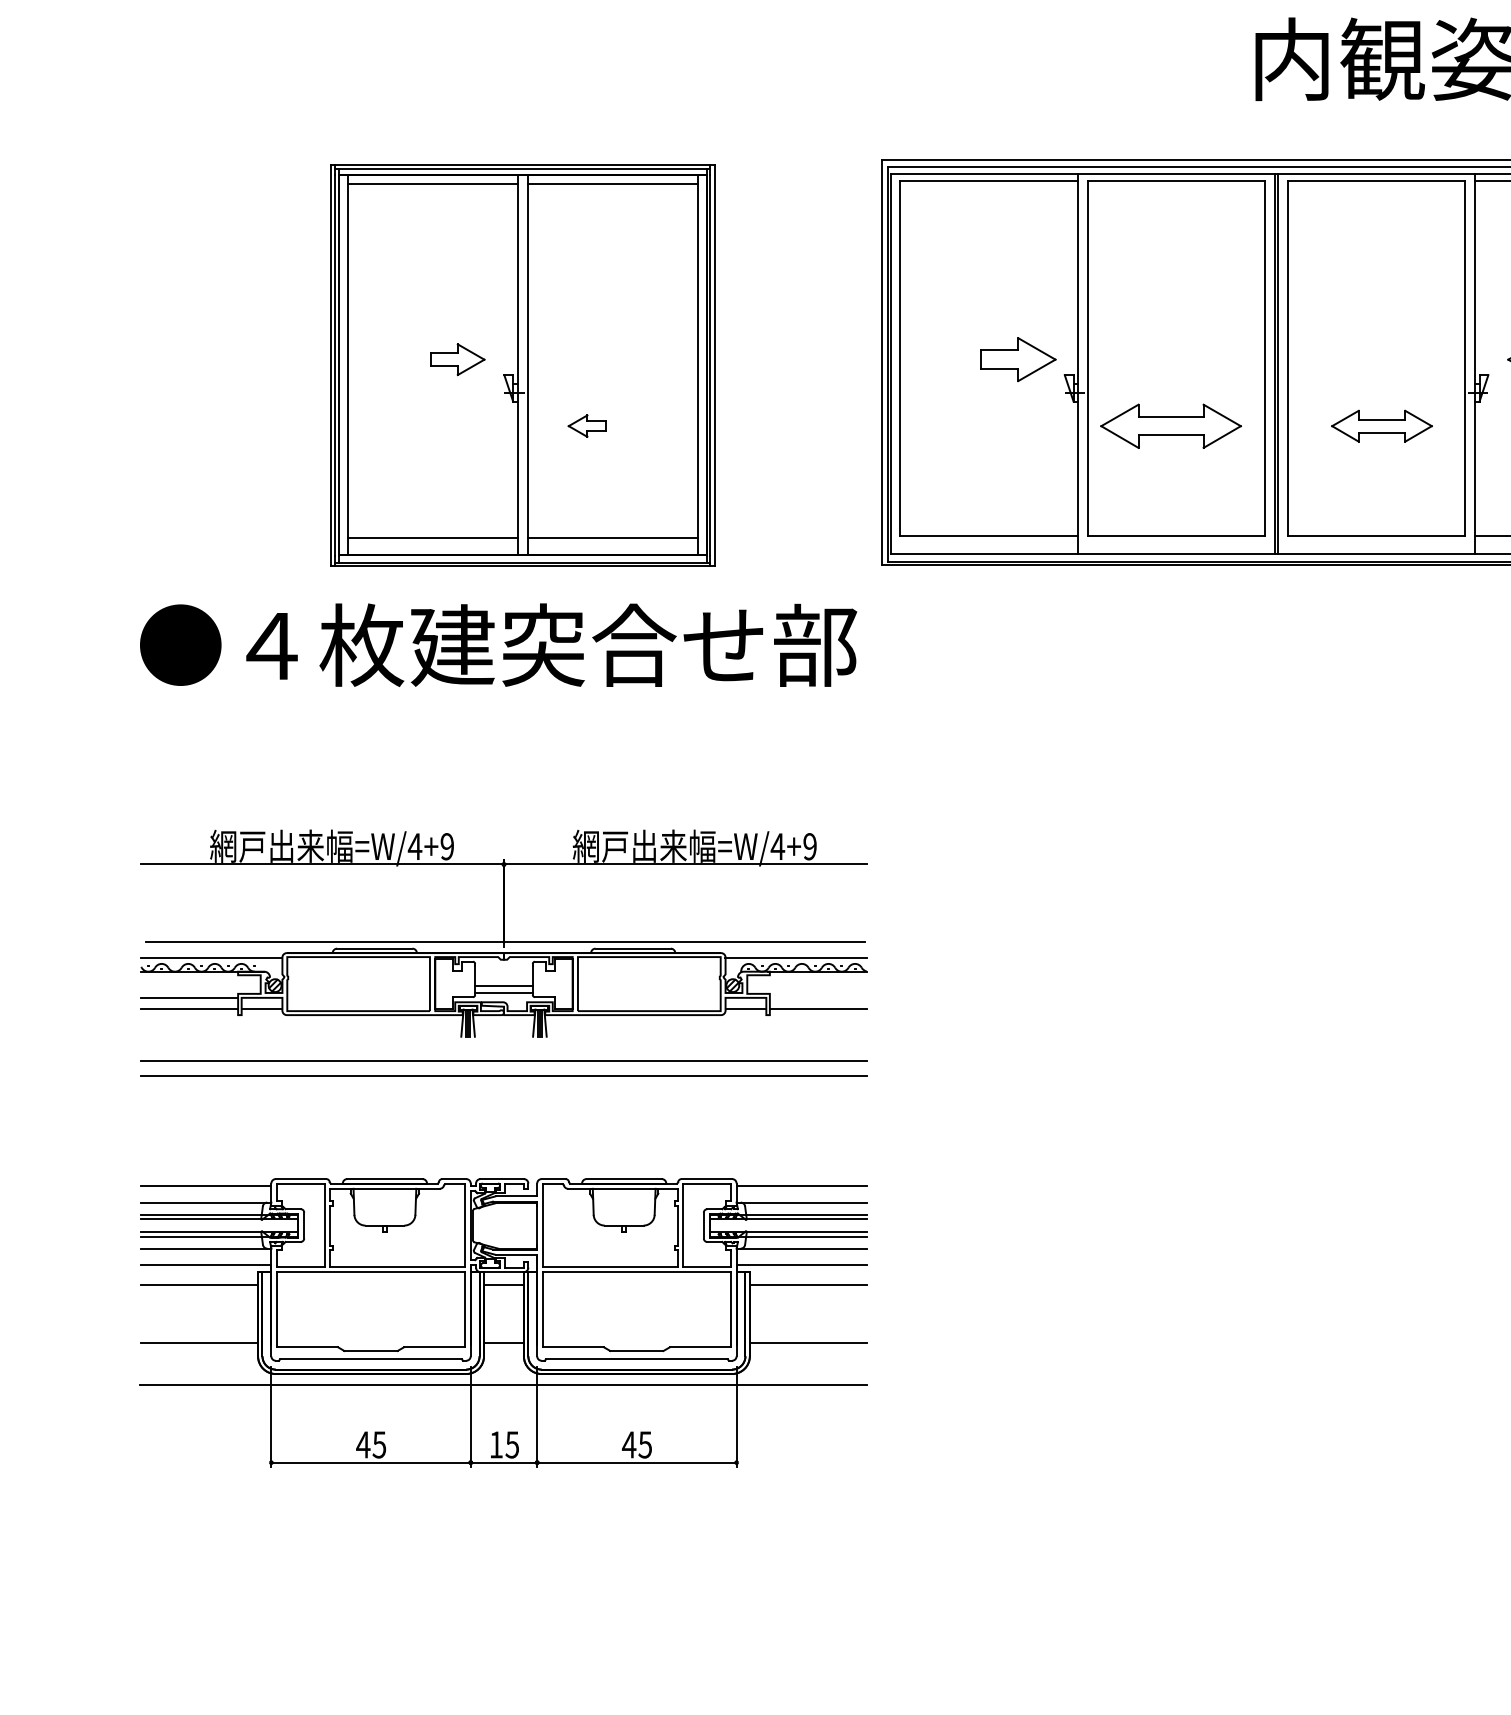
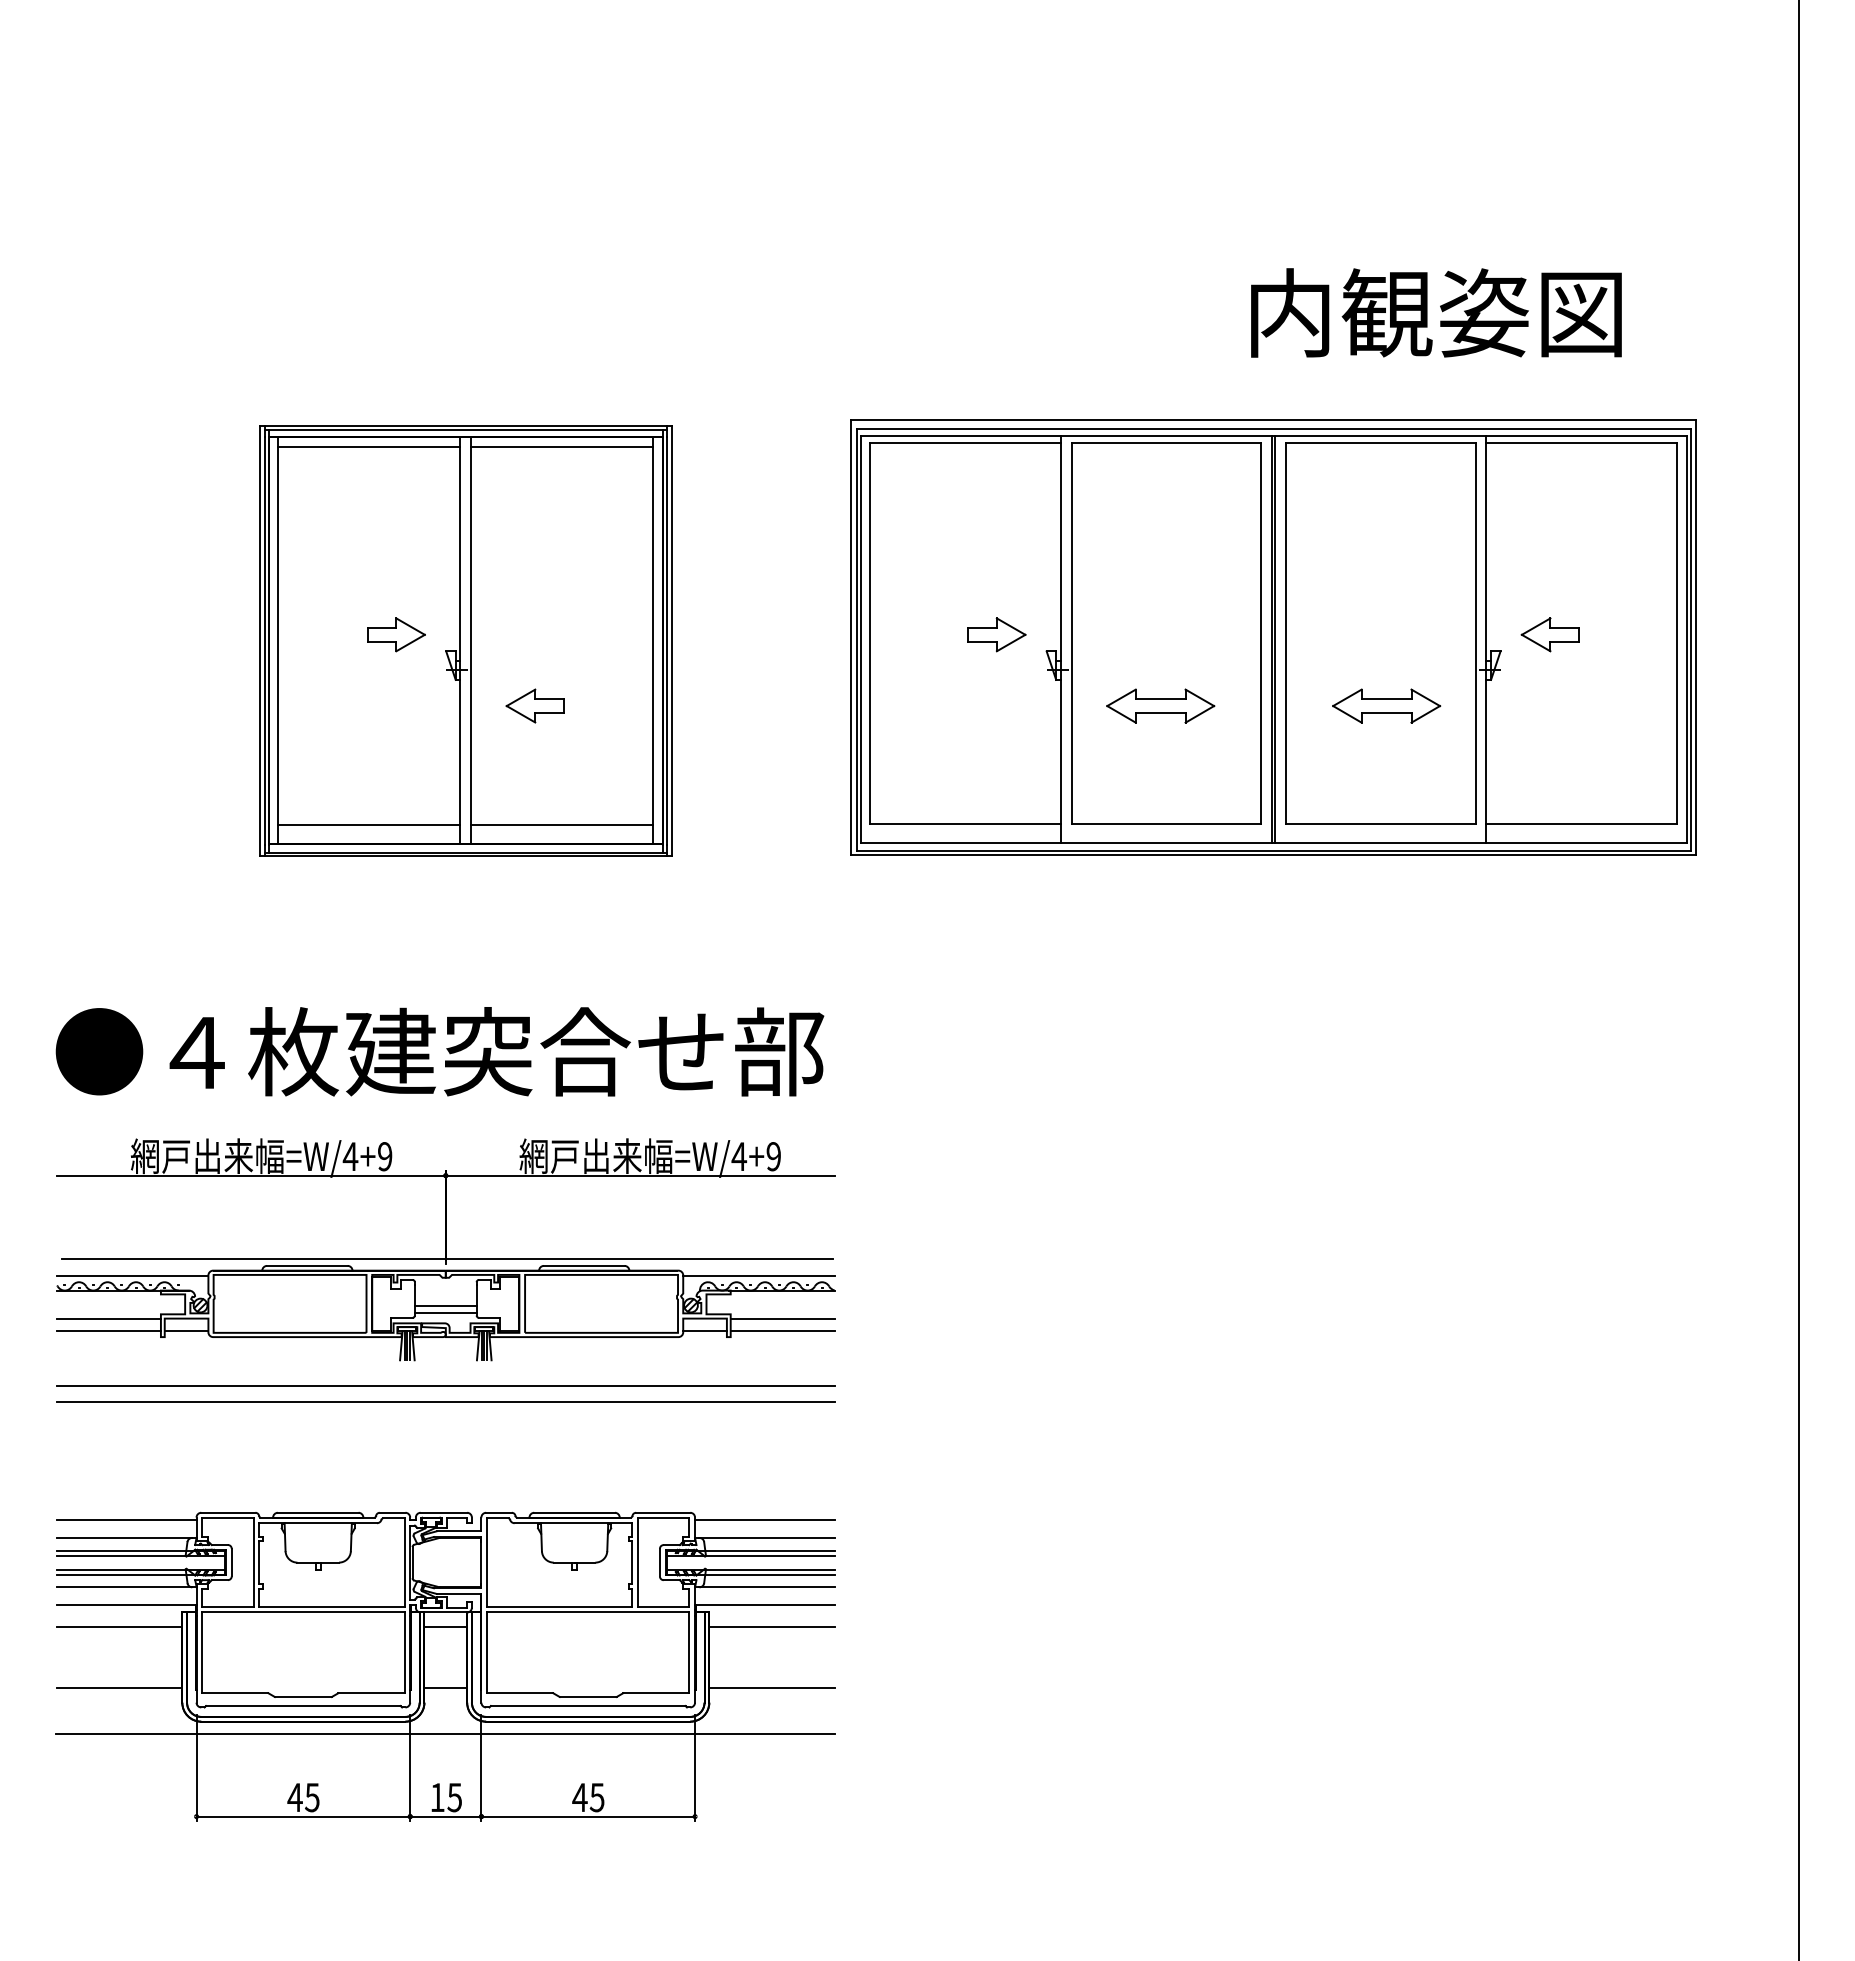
part: (1017, 359) -> (996, 634), size x0.71
part: (586, 425) -> (534, 705), size x1.43
part: (1171, 425) -> (1160, 705), size x0.71
text: (498, 644) -> (439, 1051), moved
line: (818, 997) -> (782, 1318), added

